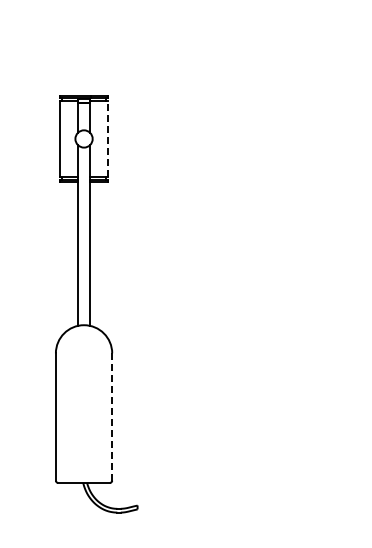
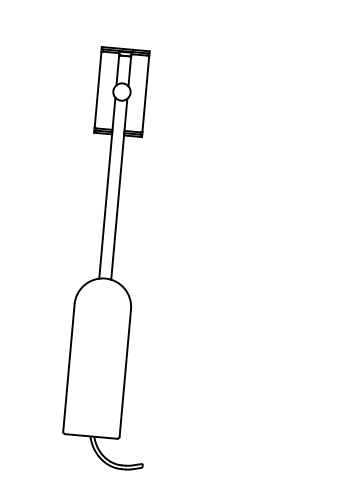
line: (107, 138) -> (145, 93), dashed -> solid
line: (112, 417) -> (125, 373), dashed -> solid

